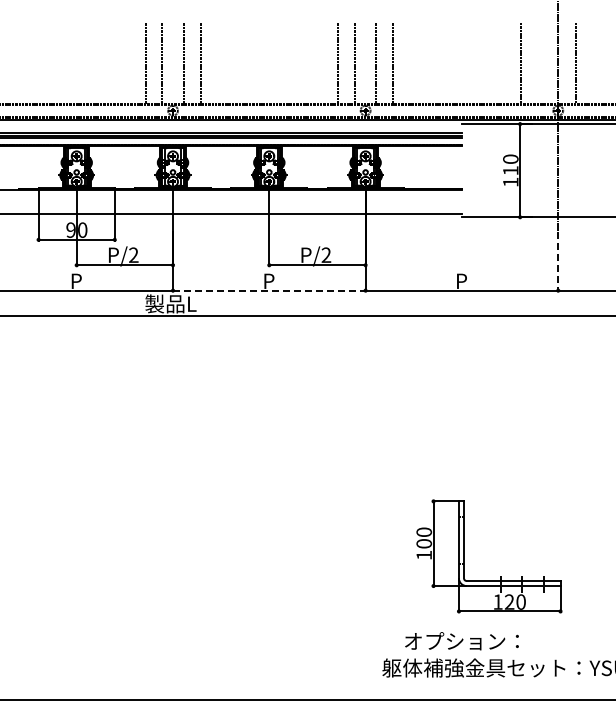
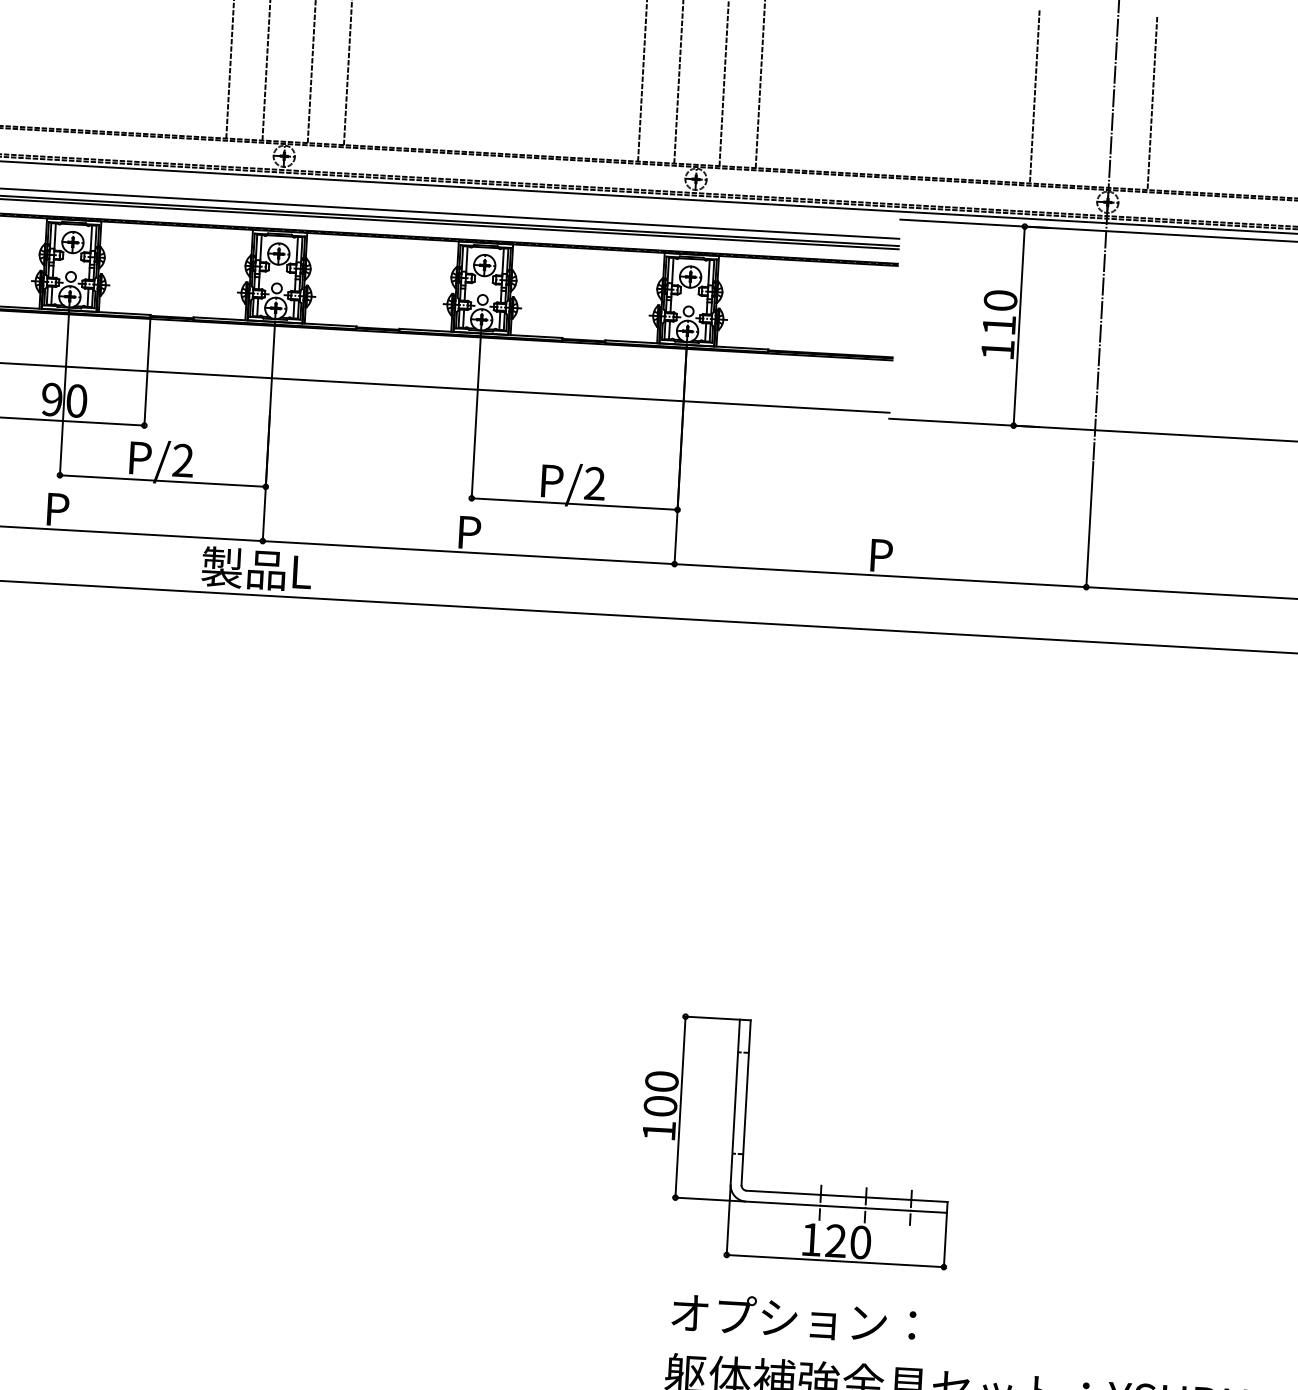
line: (558, 261) -> (1090, 524), dashed -> solid
line: (269, 290) -> (469, 552), dashed -> solid
part: (500, 576) -> (819, 1185), moved
text: (461, 641) -> (792, 1318), moved

